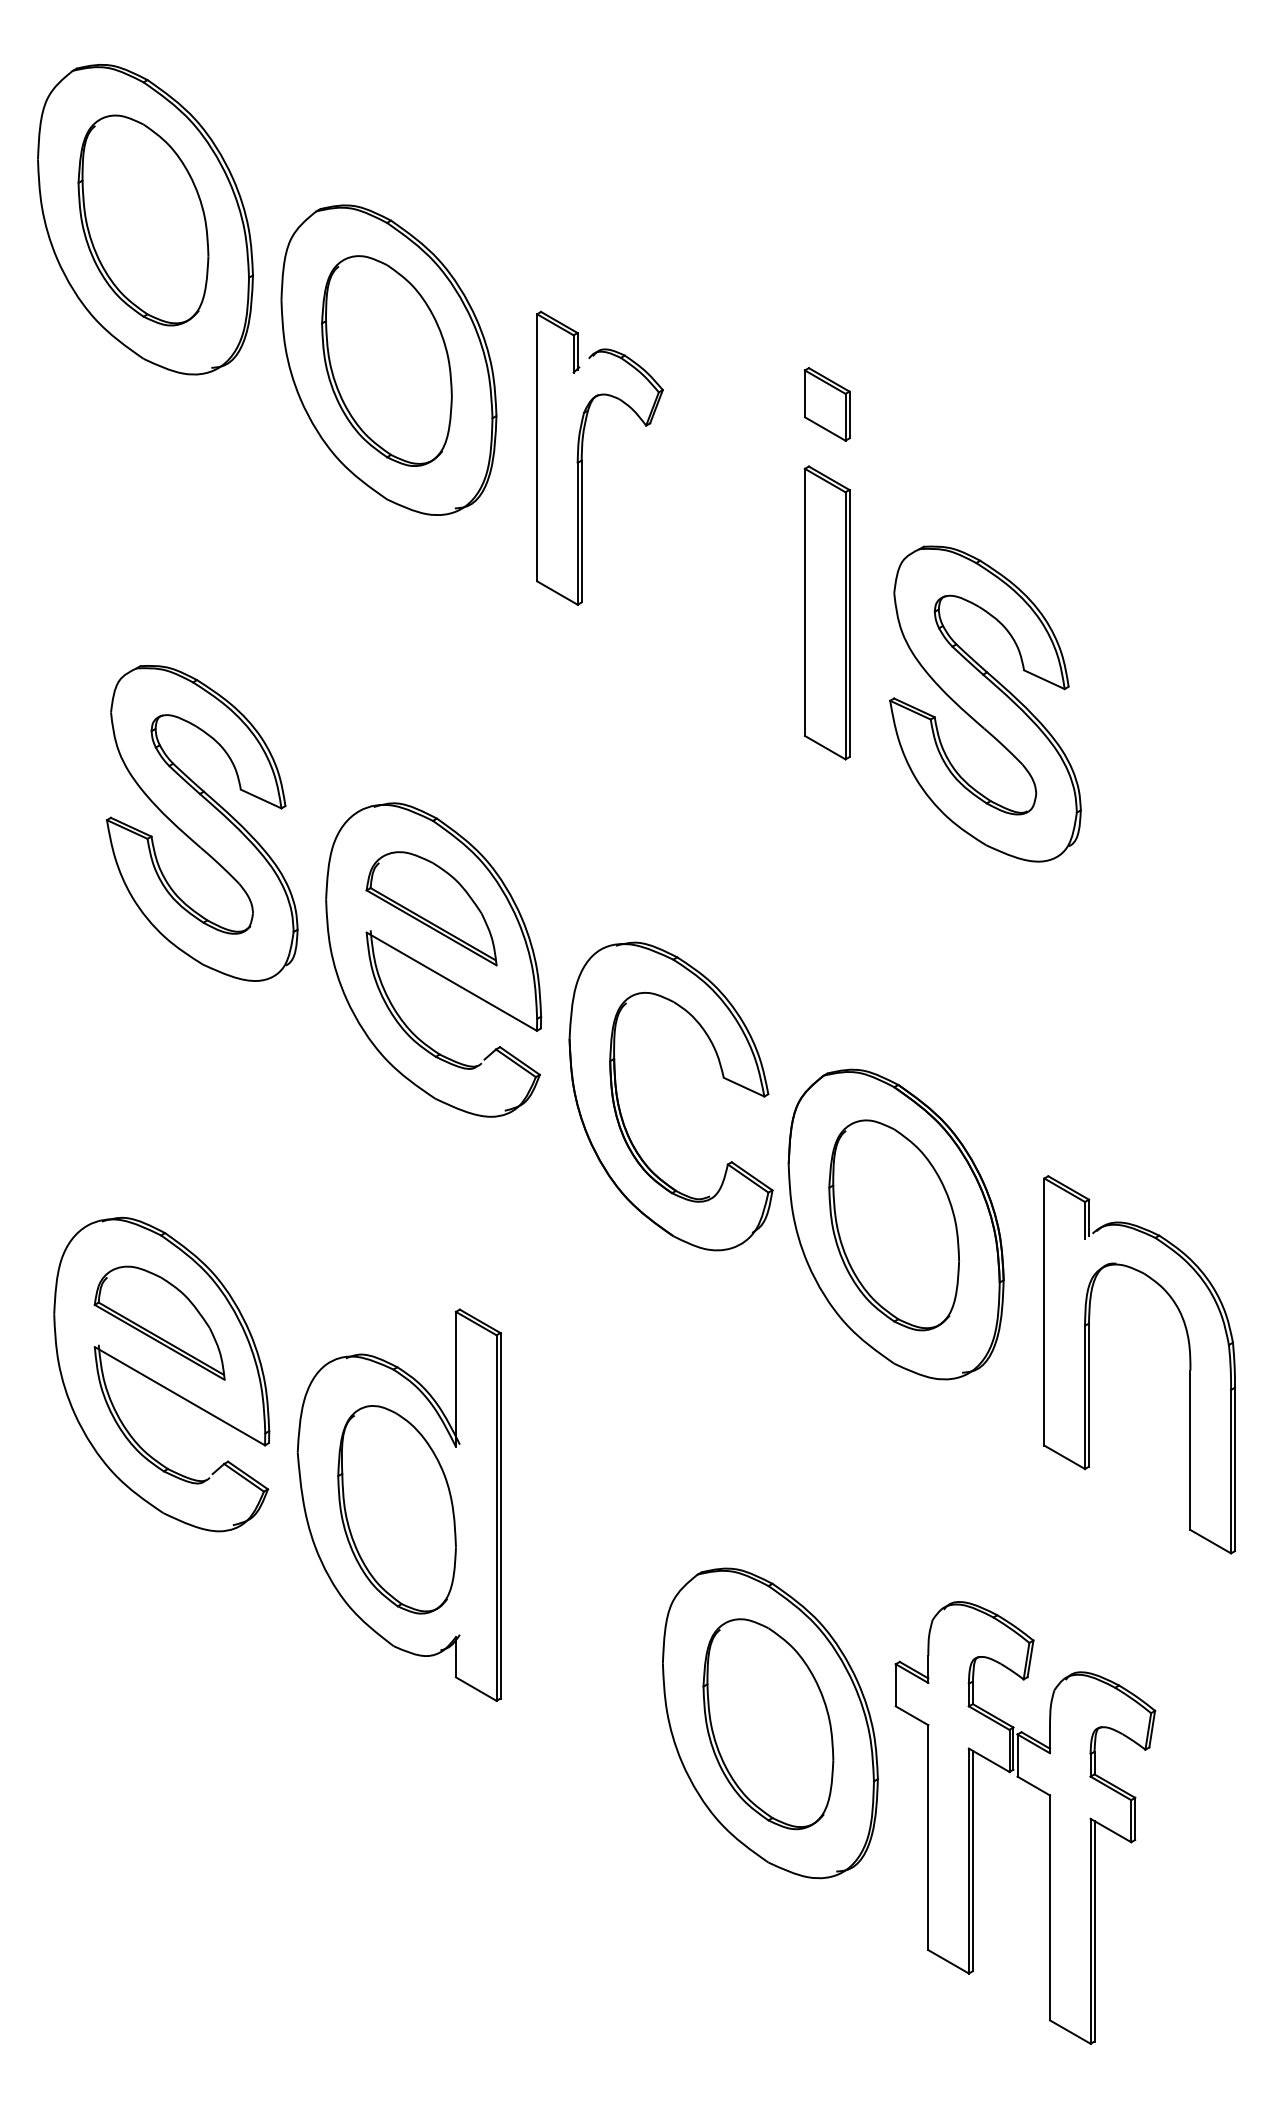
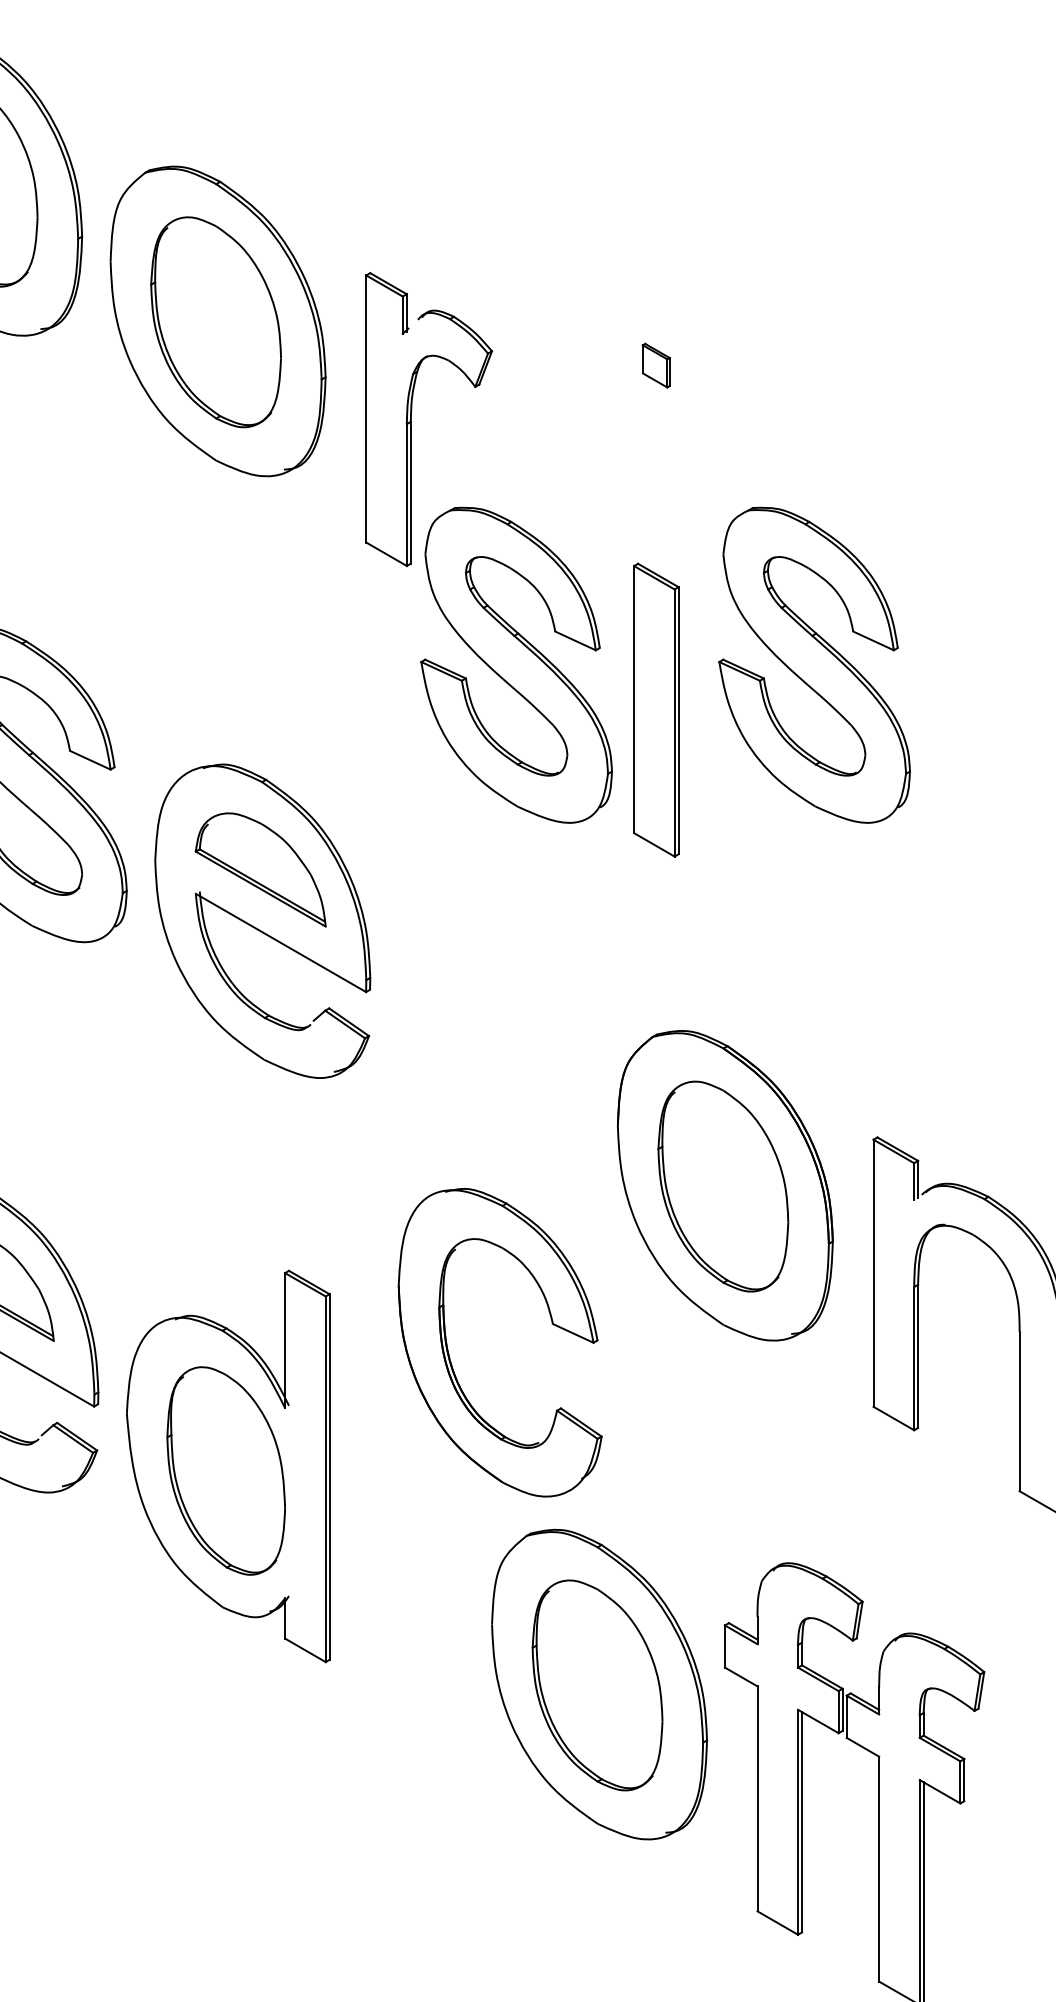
part: (826, 404) -> (655, 365), size x0.6
part: (826, 612) -> (655, 709), moved
part: (687, 703) -> (516, 664), added
part: (620, 1108) -> (449, 1354), moved

